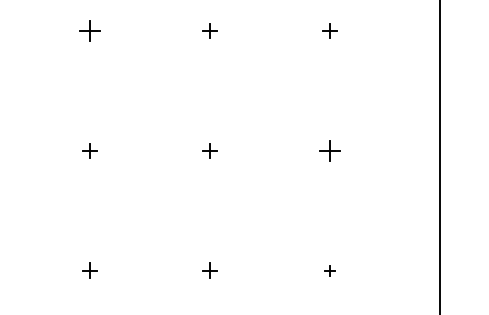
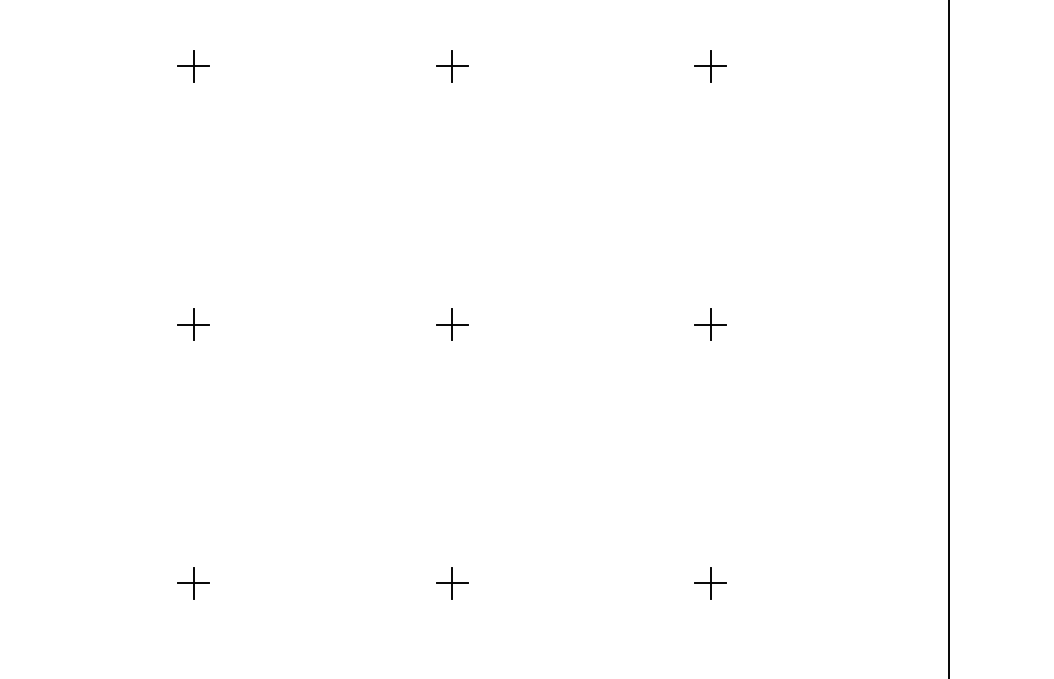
part: (89, 30) -> (192, 65), size x0.71
part: (329, 150) -> (710, 324), size x0.71
part: (329, 270) -> (710, 583), size x1.43

